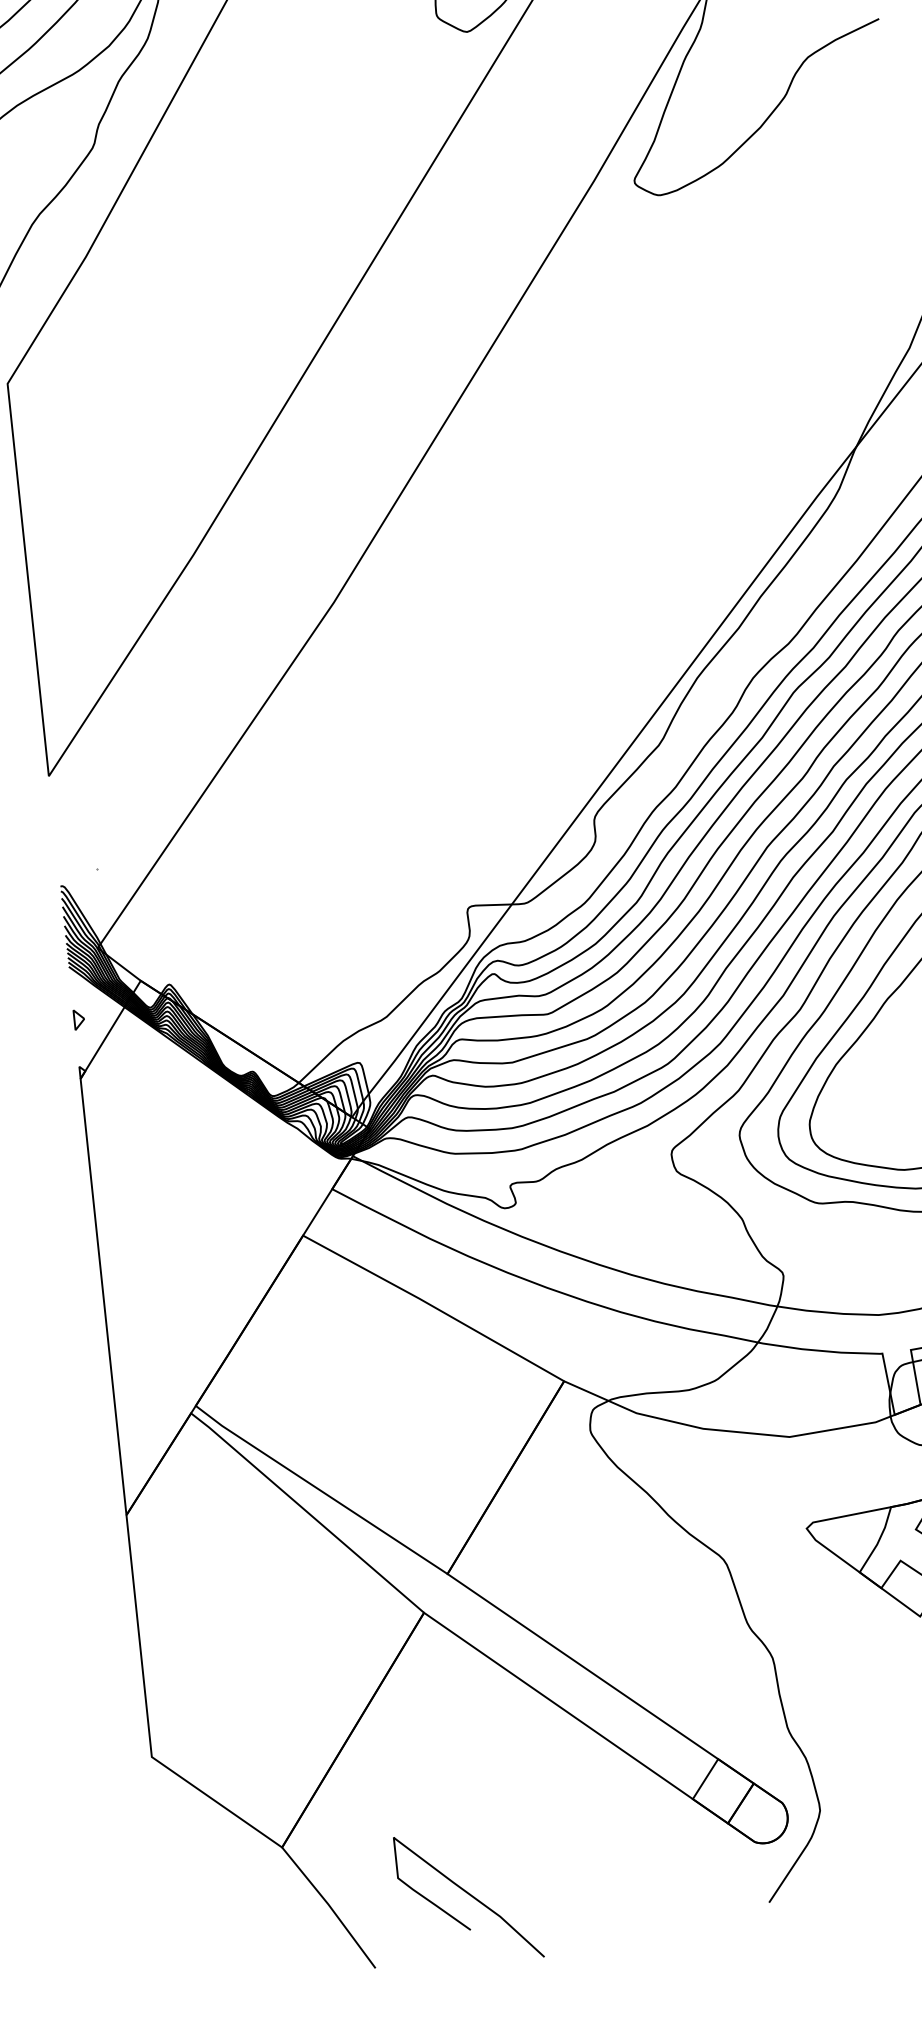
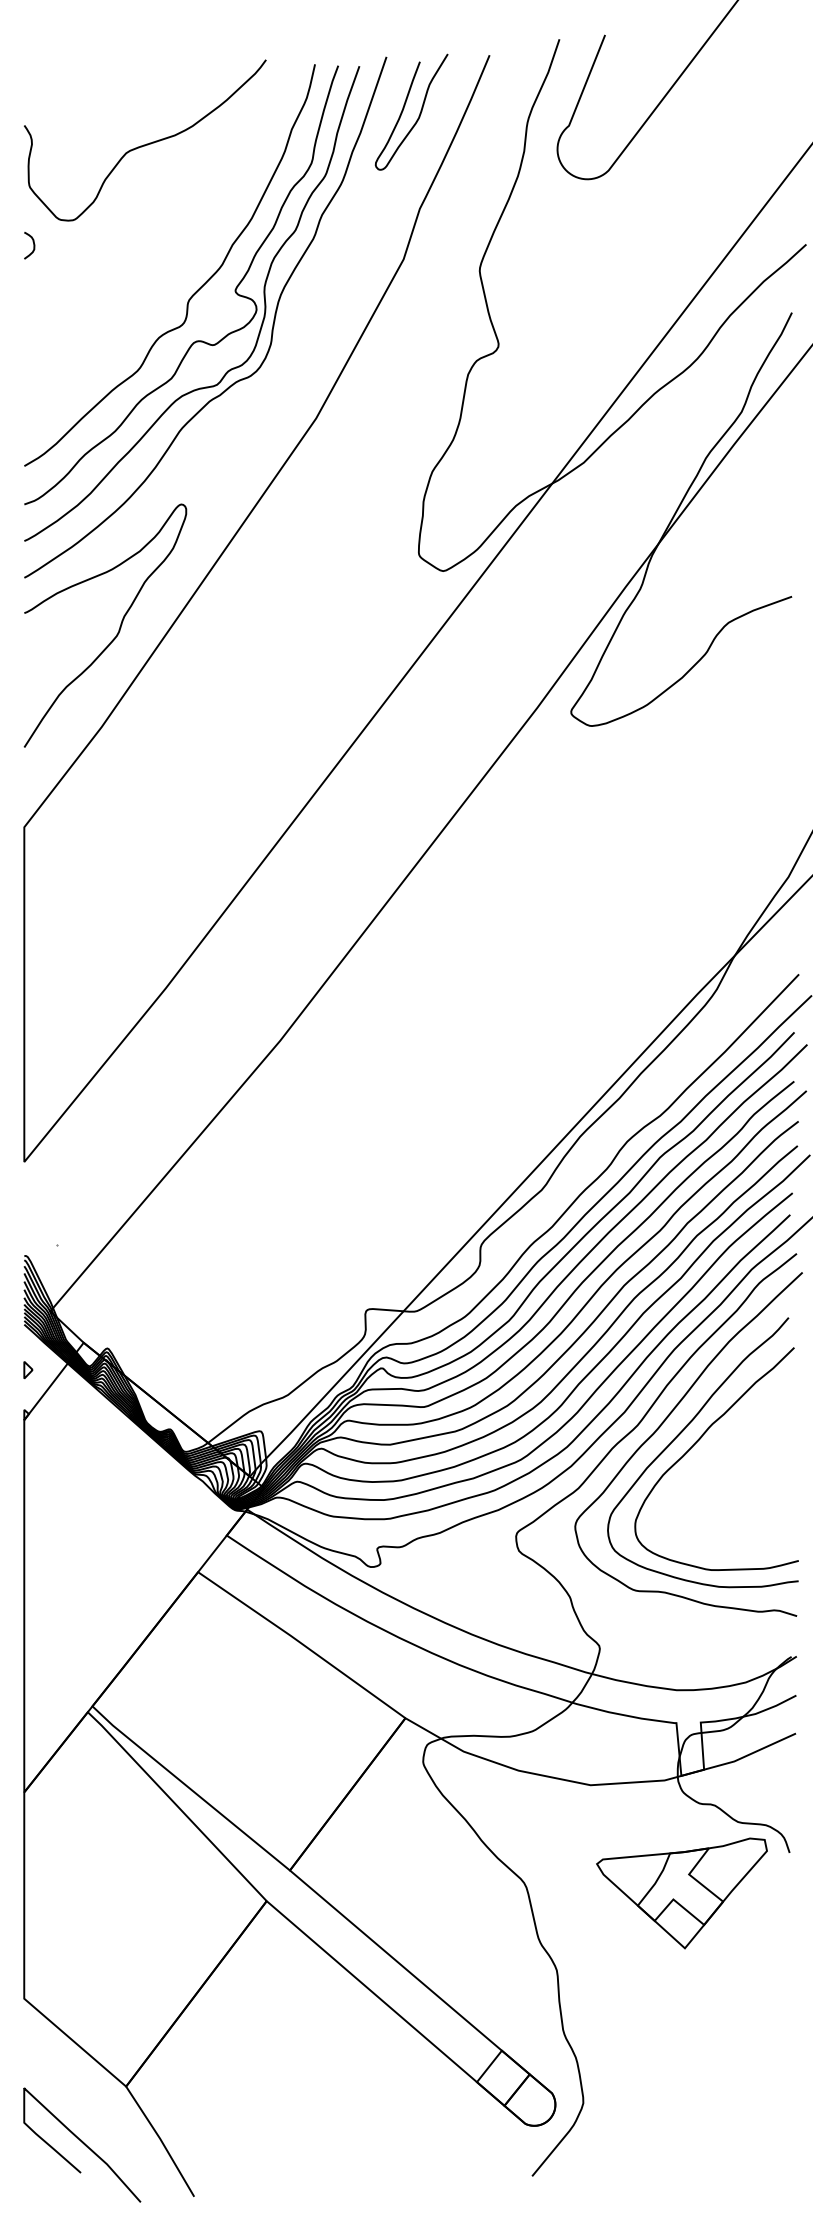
curve: (468, 1895) -> (82, 2143), moved

